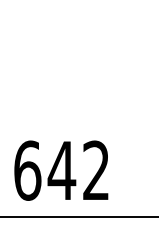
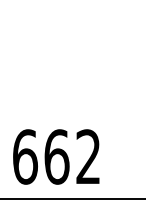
text: (61, 170) -> (56, 156), 642 -> 662

